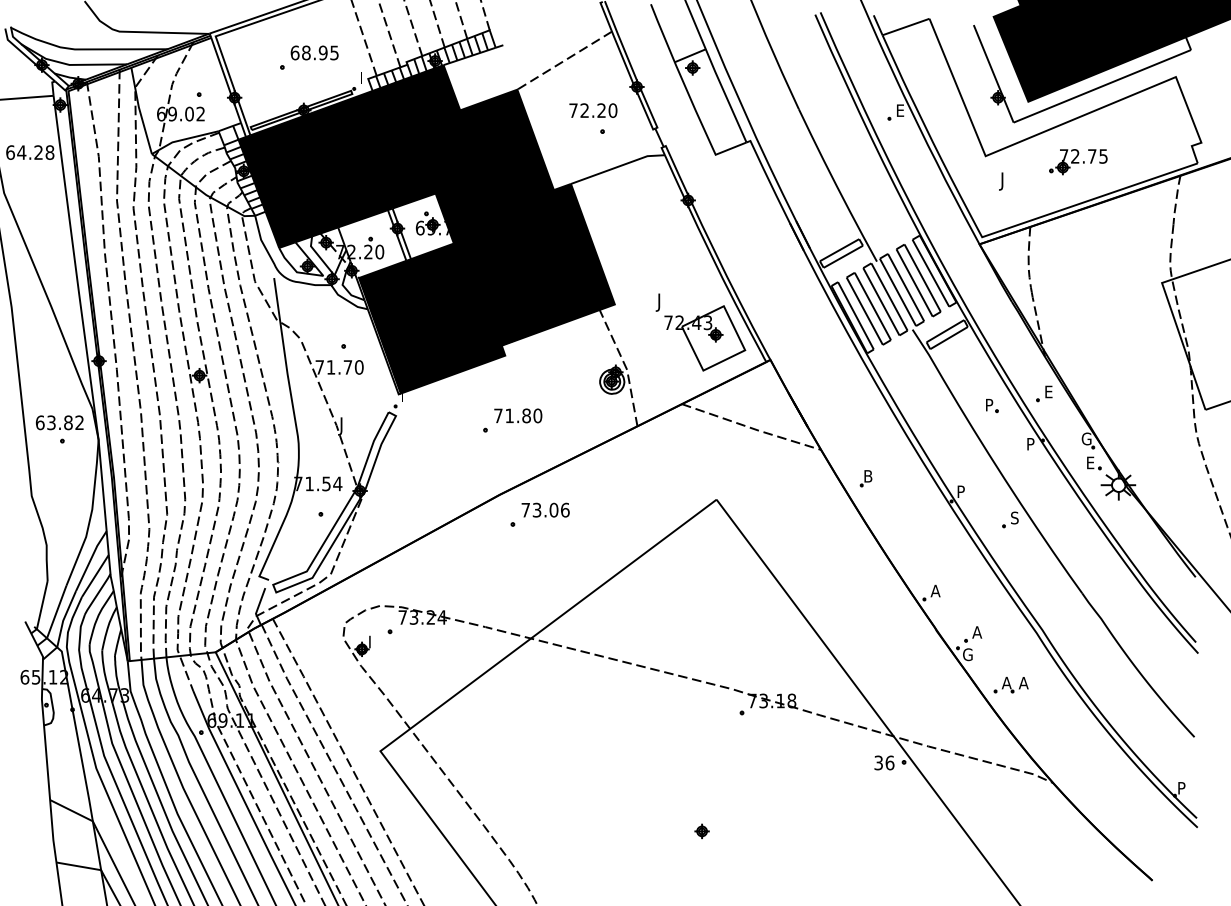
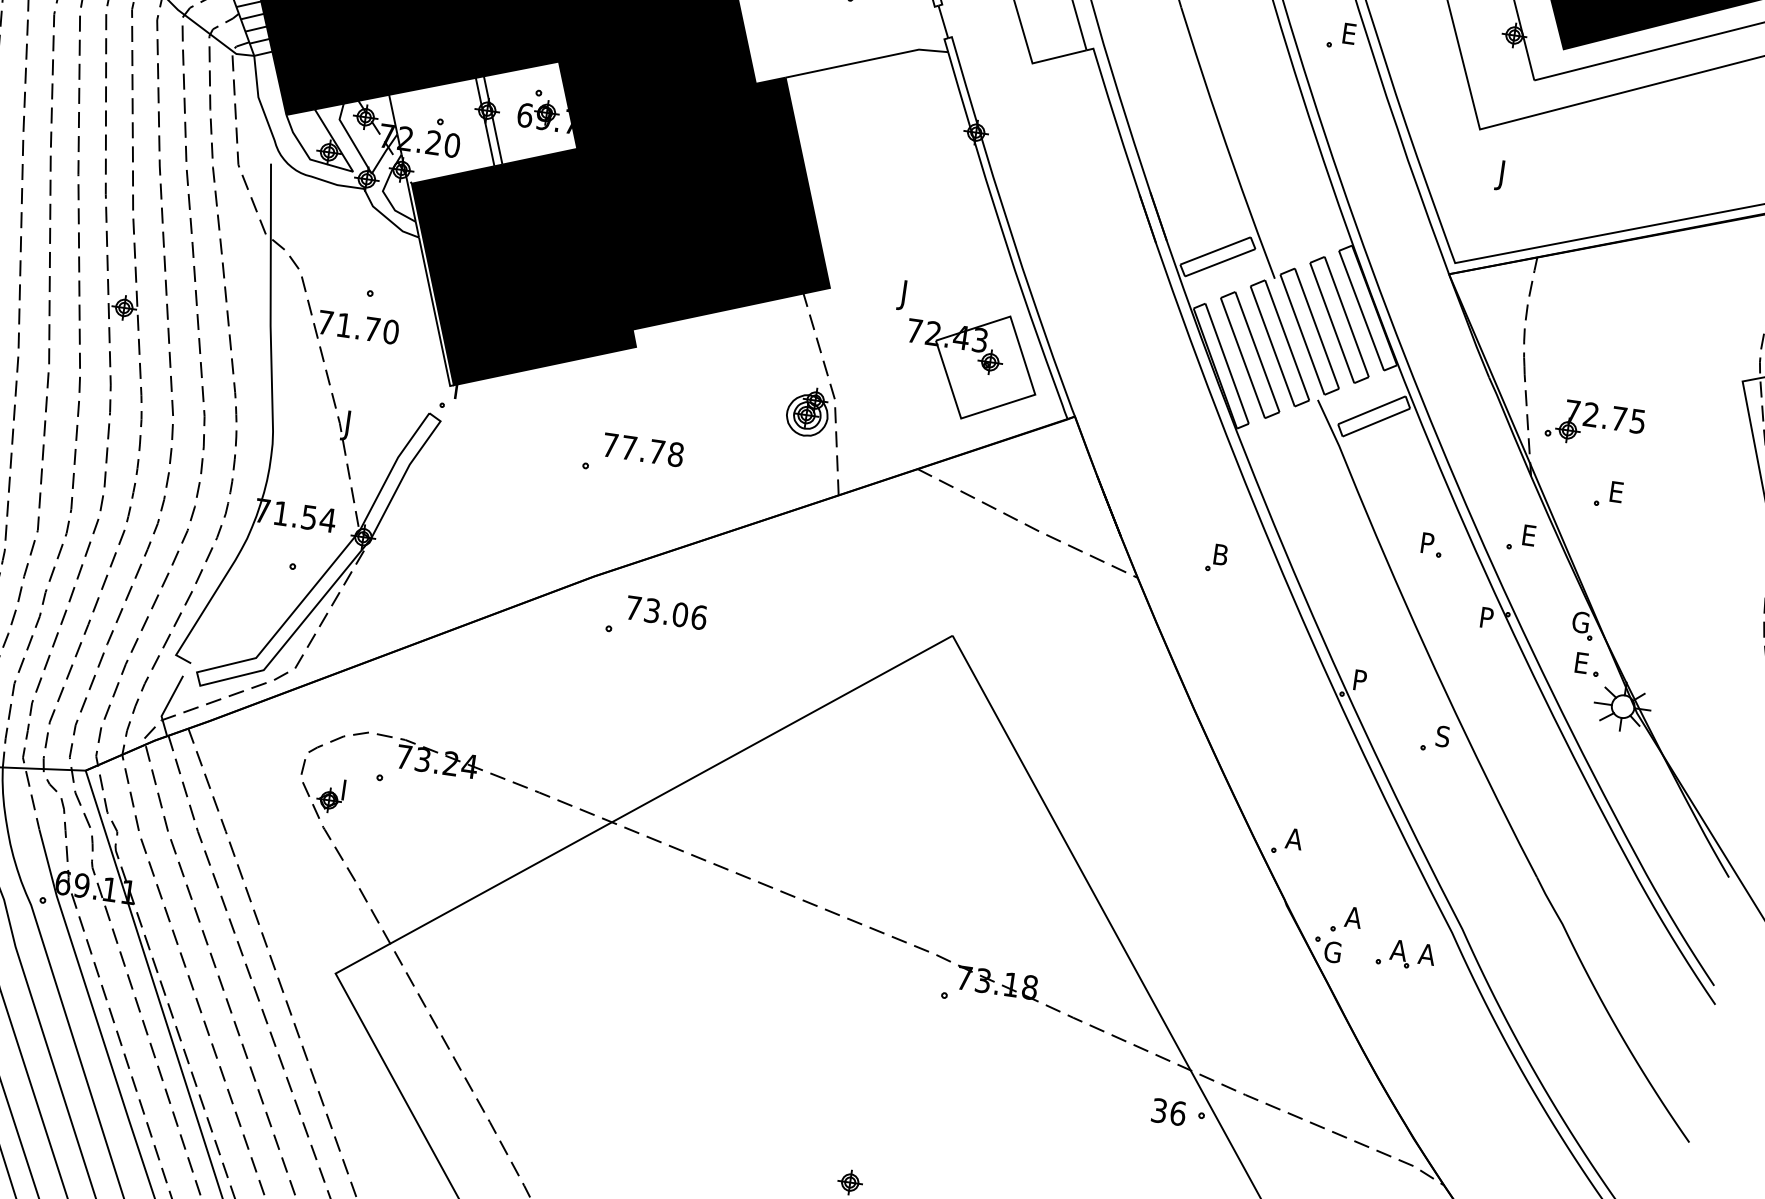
part: (1078, 162) -> (1594, 425), moved
part: (1092, 360) -> (1609, 493), added
text: (523, 415) -> (652, 450), 71.80 -> 77.78
part: (865, 478) -> (1215, 557), moved
part: (1010, 684) -> (1404, 953), moved

